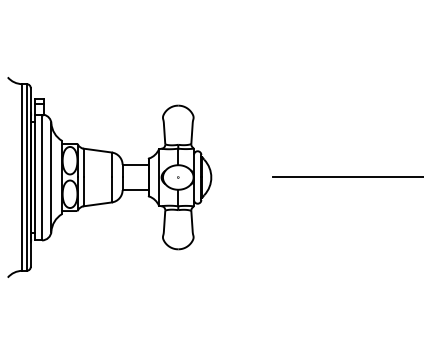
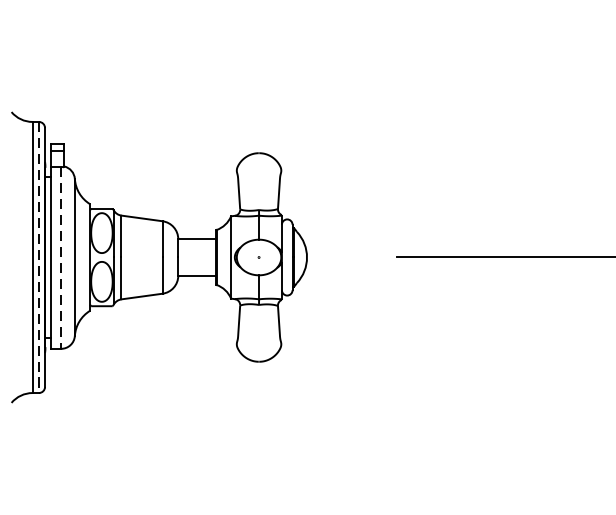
line: (26, 177) -> (38, 257), solid -> dashed
line: (42, 177) -> (61, 257), solid -> dashed

